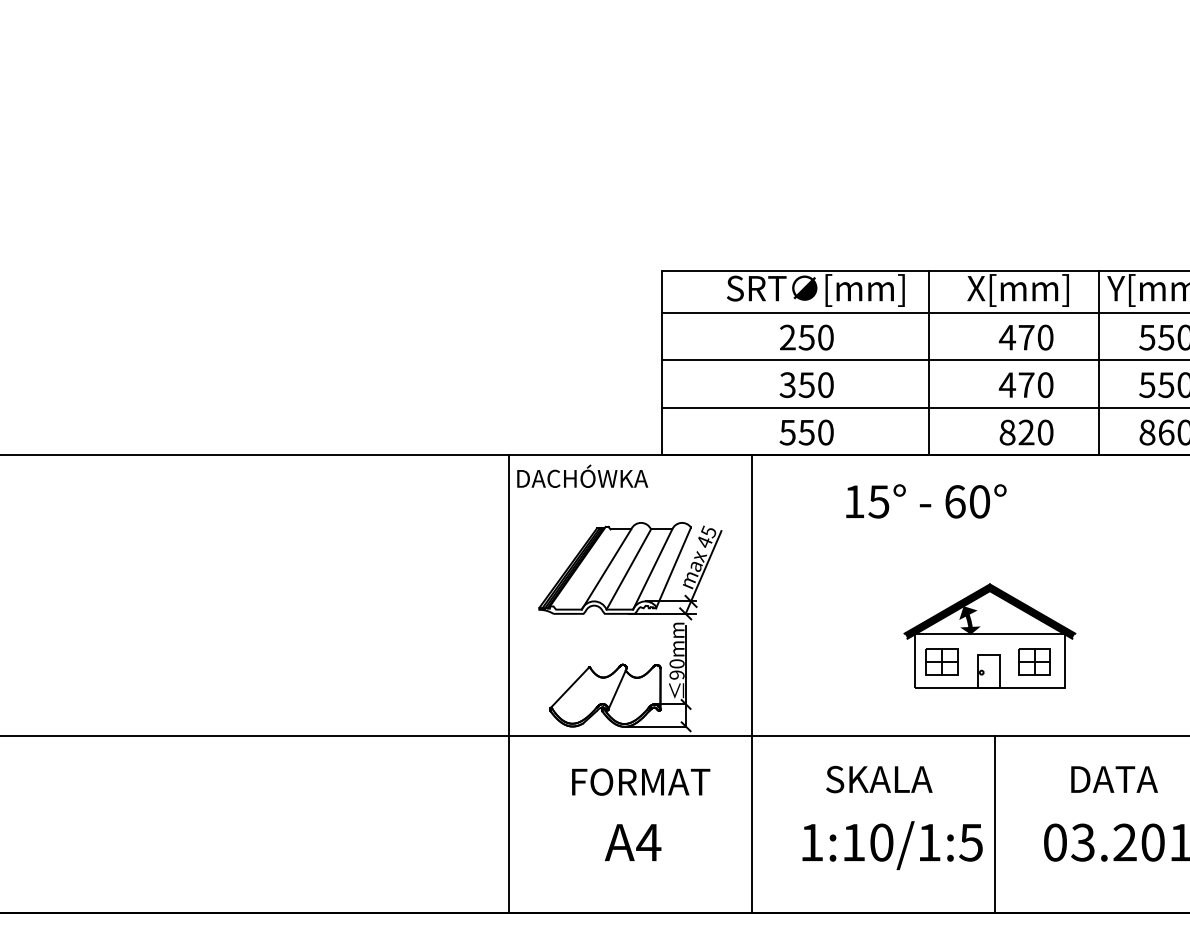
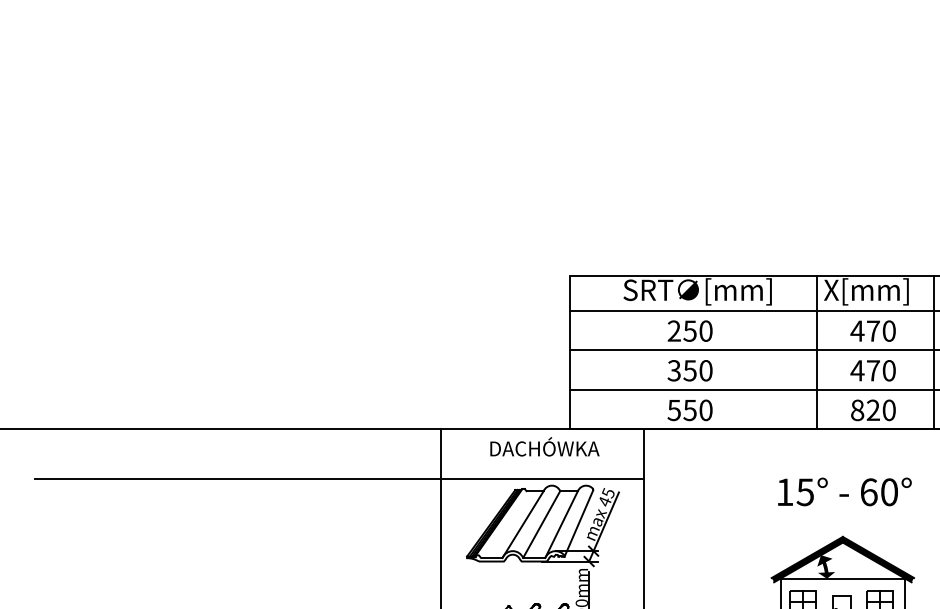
line: (929, 362) -> (817, 351), moved
text: (582, 475) -> (544, 446), moved
text: (926, 501) -> (845, 492), moved
line: (386, 514) -> (339, 478), added

